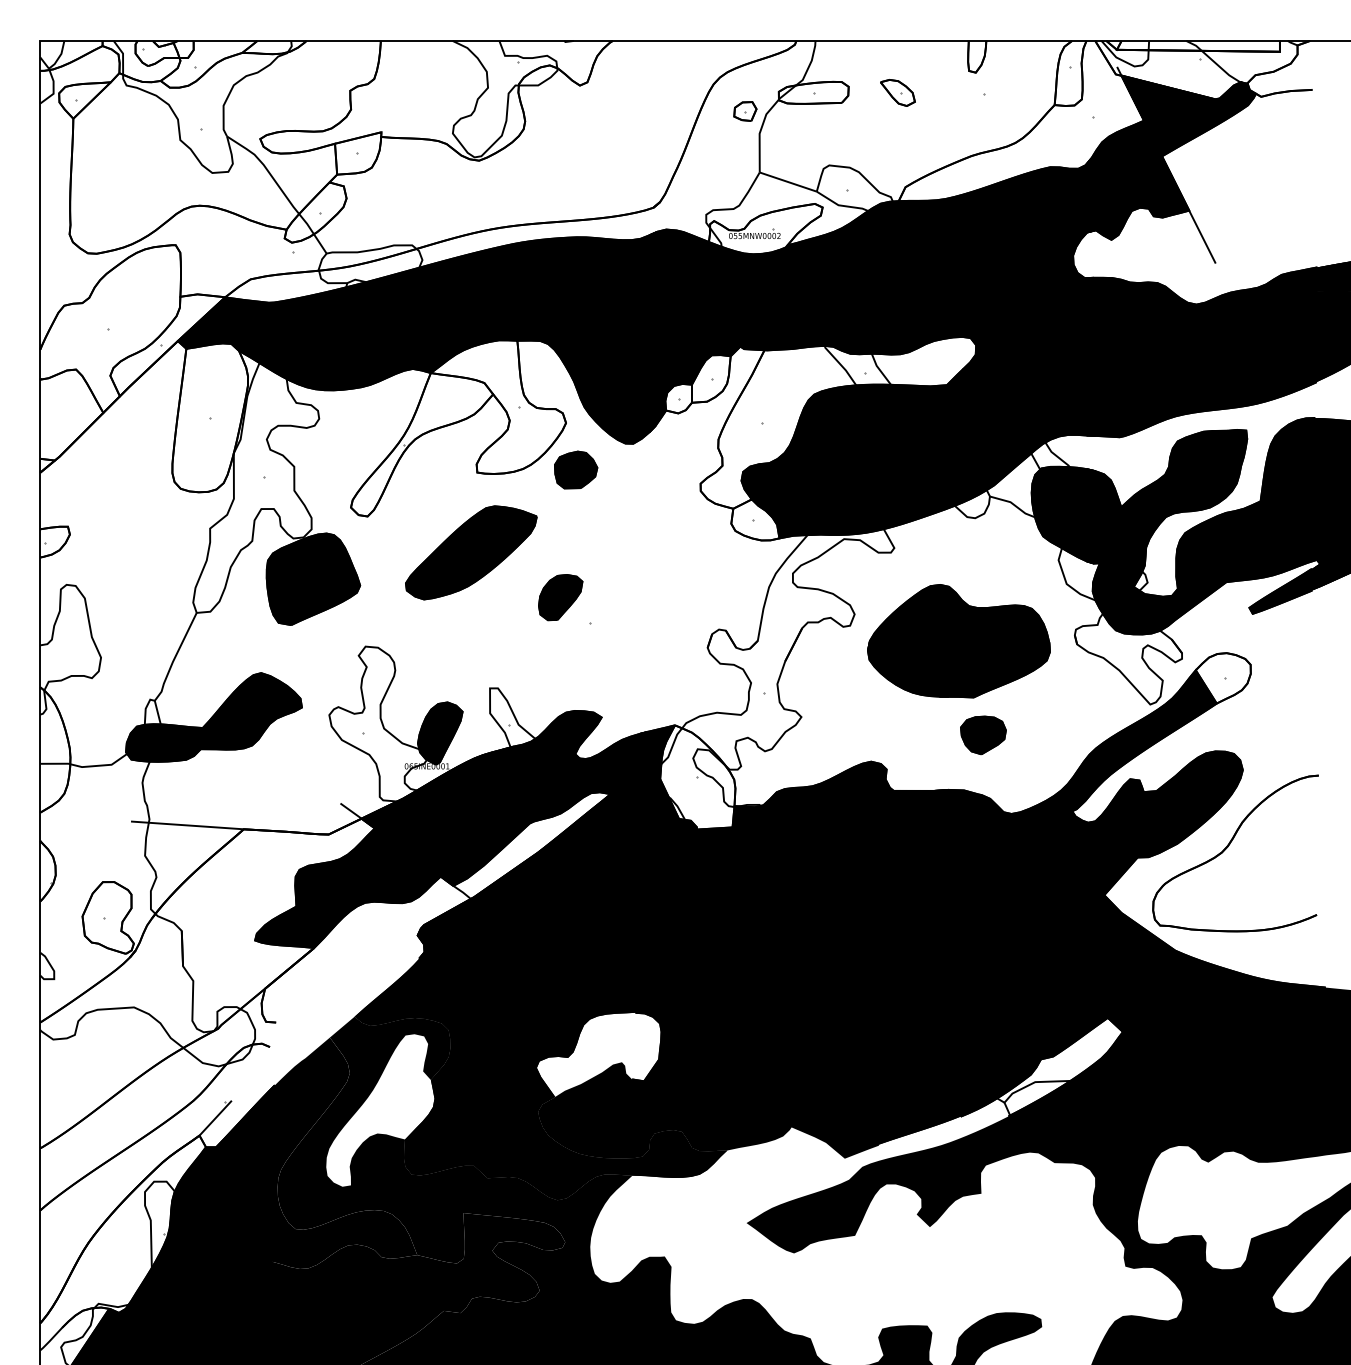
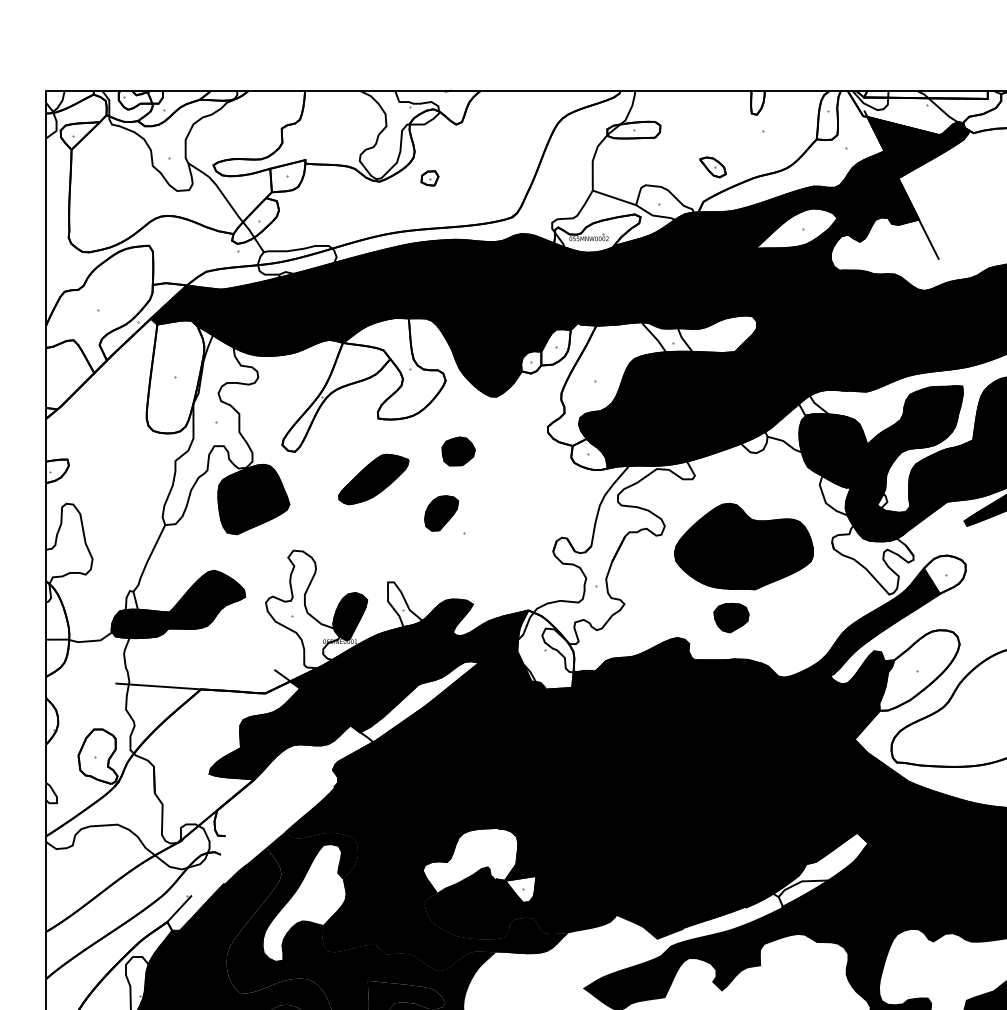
part: (897, 92) -> (712, 167), moved
part: (745, 111) -> (430, 178), moved
fill: (1027, 222) -> (796, 228), removed
part: (576, 469) -> (458, 451), moved
part: (471, 552) -> (373, 479), size x0.7
part: (983, 735) -> (731, 618), moved
fill: (1189, 804) -> (919, 670), removed
fill: (664, 1092) -> (520, 889), removed

